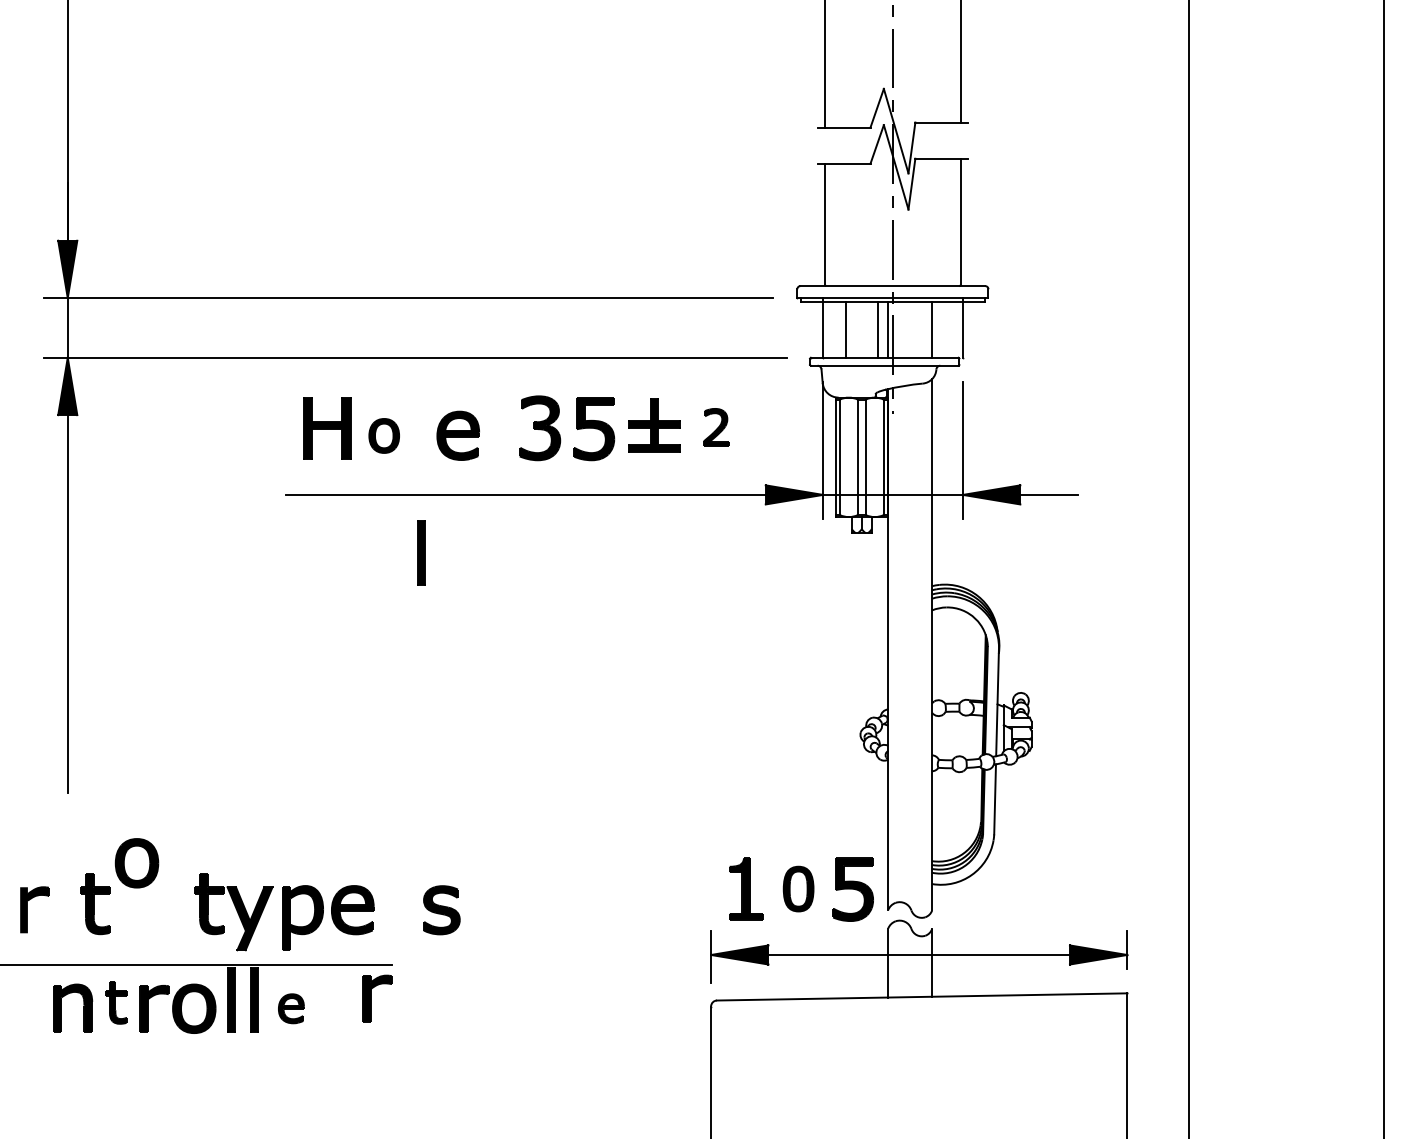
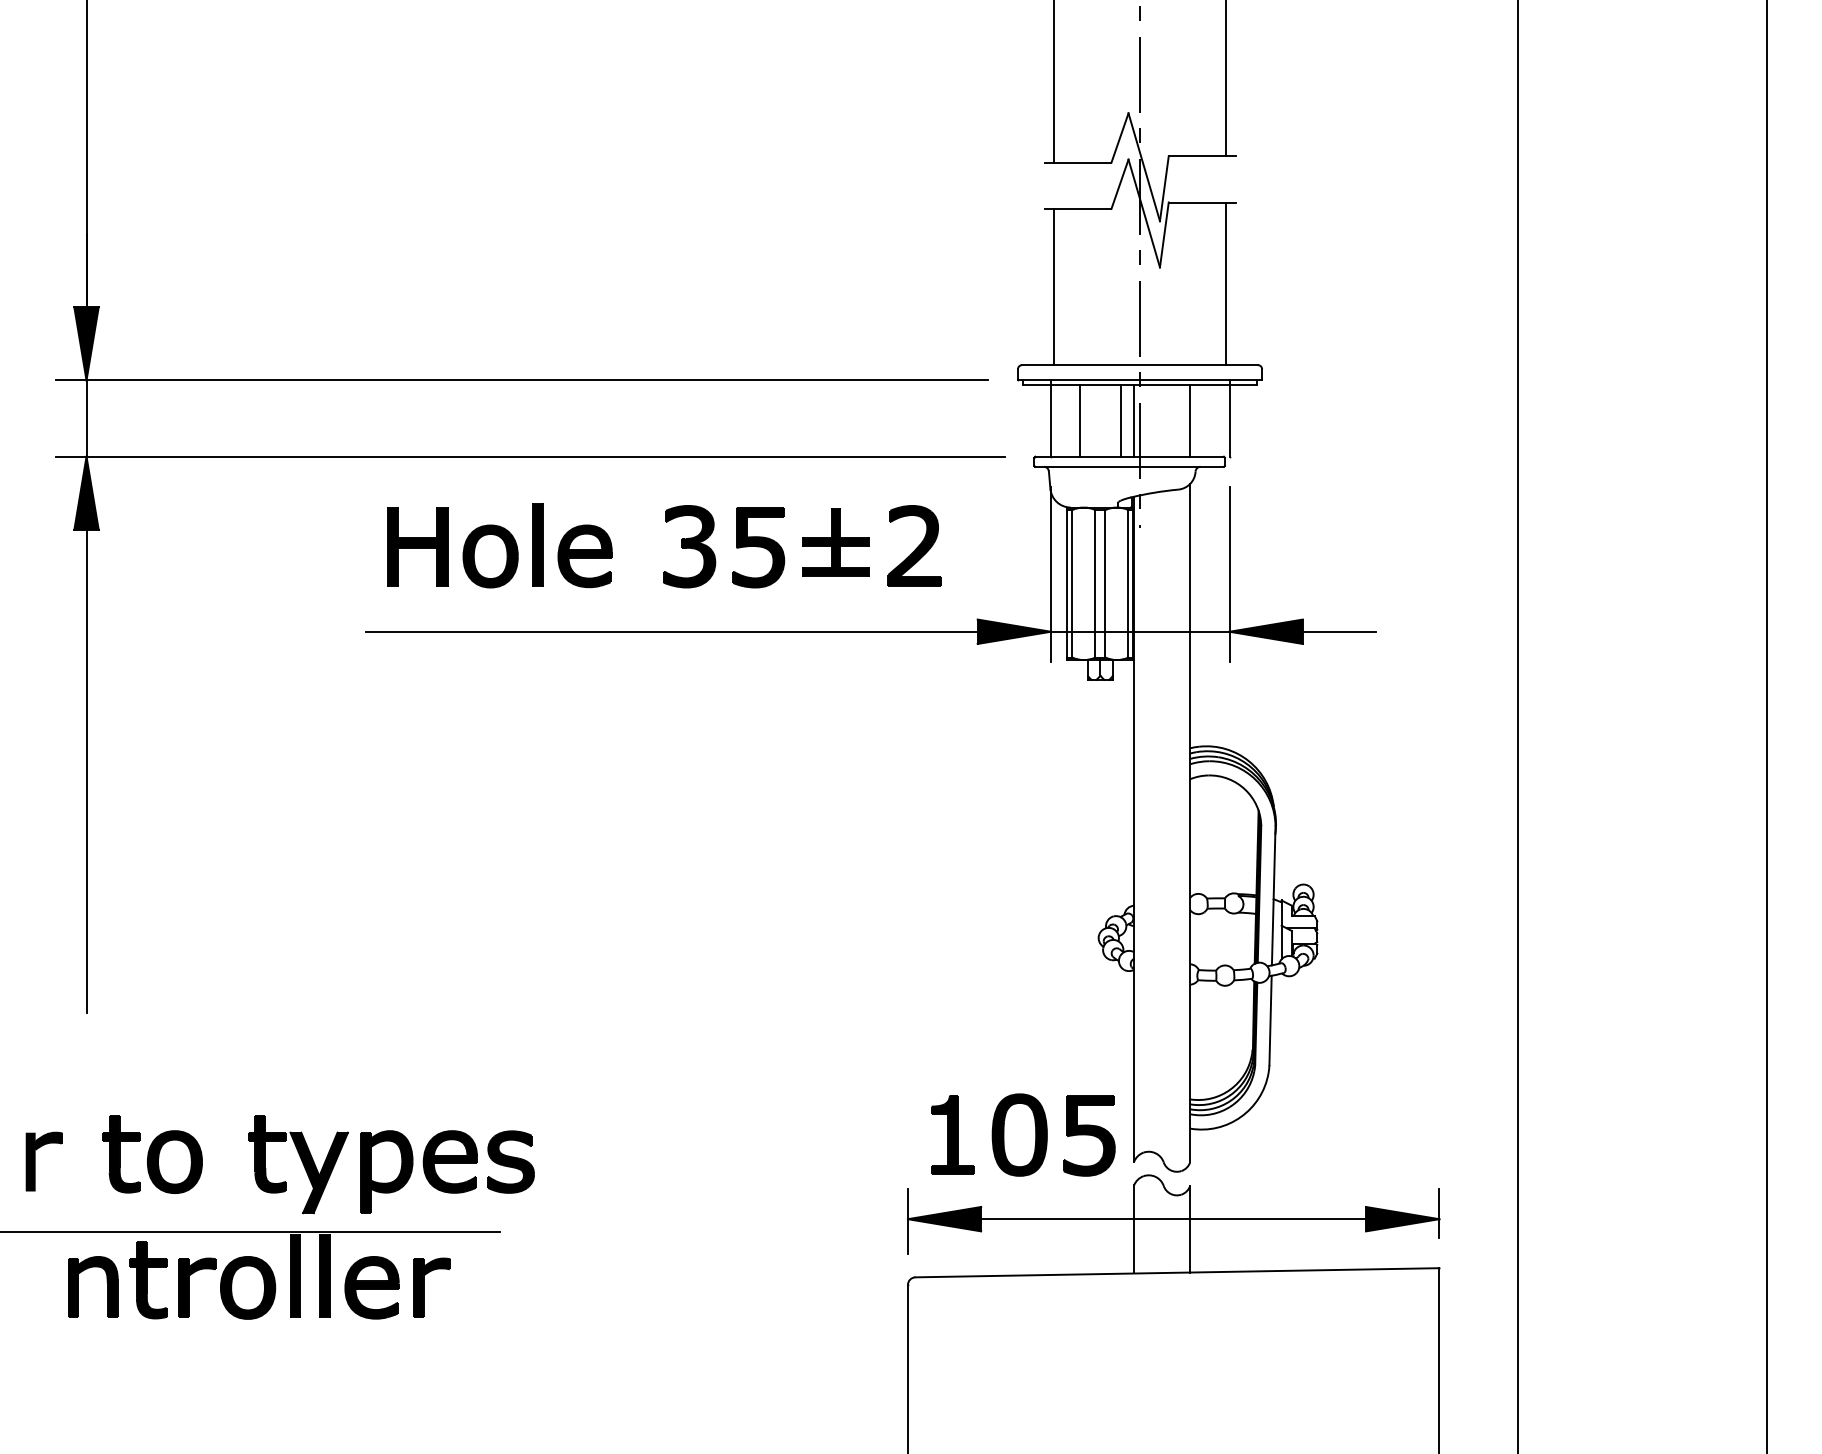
part: (716, 427) -> (914, 545), size x1.67
part: (384, 435) -> (490, 556), size x1.43
part: (420, 552) -> (537, 544), moved
part: (136, 862) -> (174, 1161), moved
part: (798, 888) -> (1019, 1134), size x1.43
part: (441, 909) -> (510, 1161), moved
part: (371, 998) -> (424, 1287), moved
part: (116, 1003) -> (148, 1280), size x1.43
part: (290, 1008) -> (371, 1287), size x1.67

